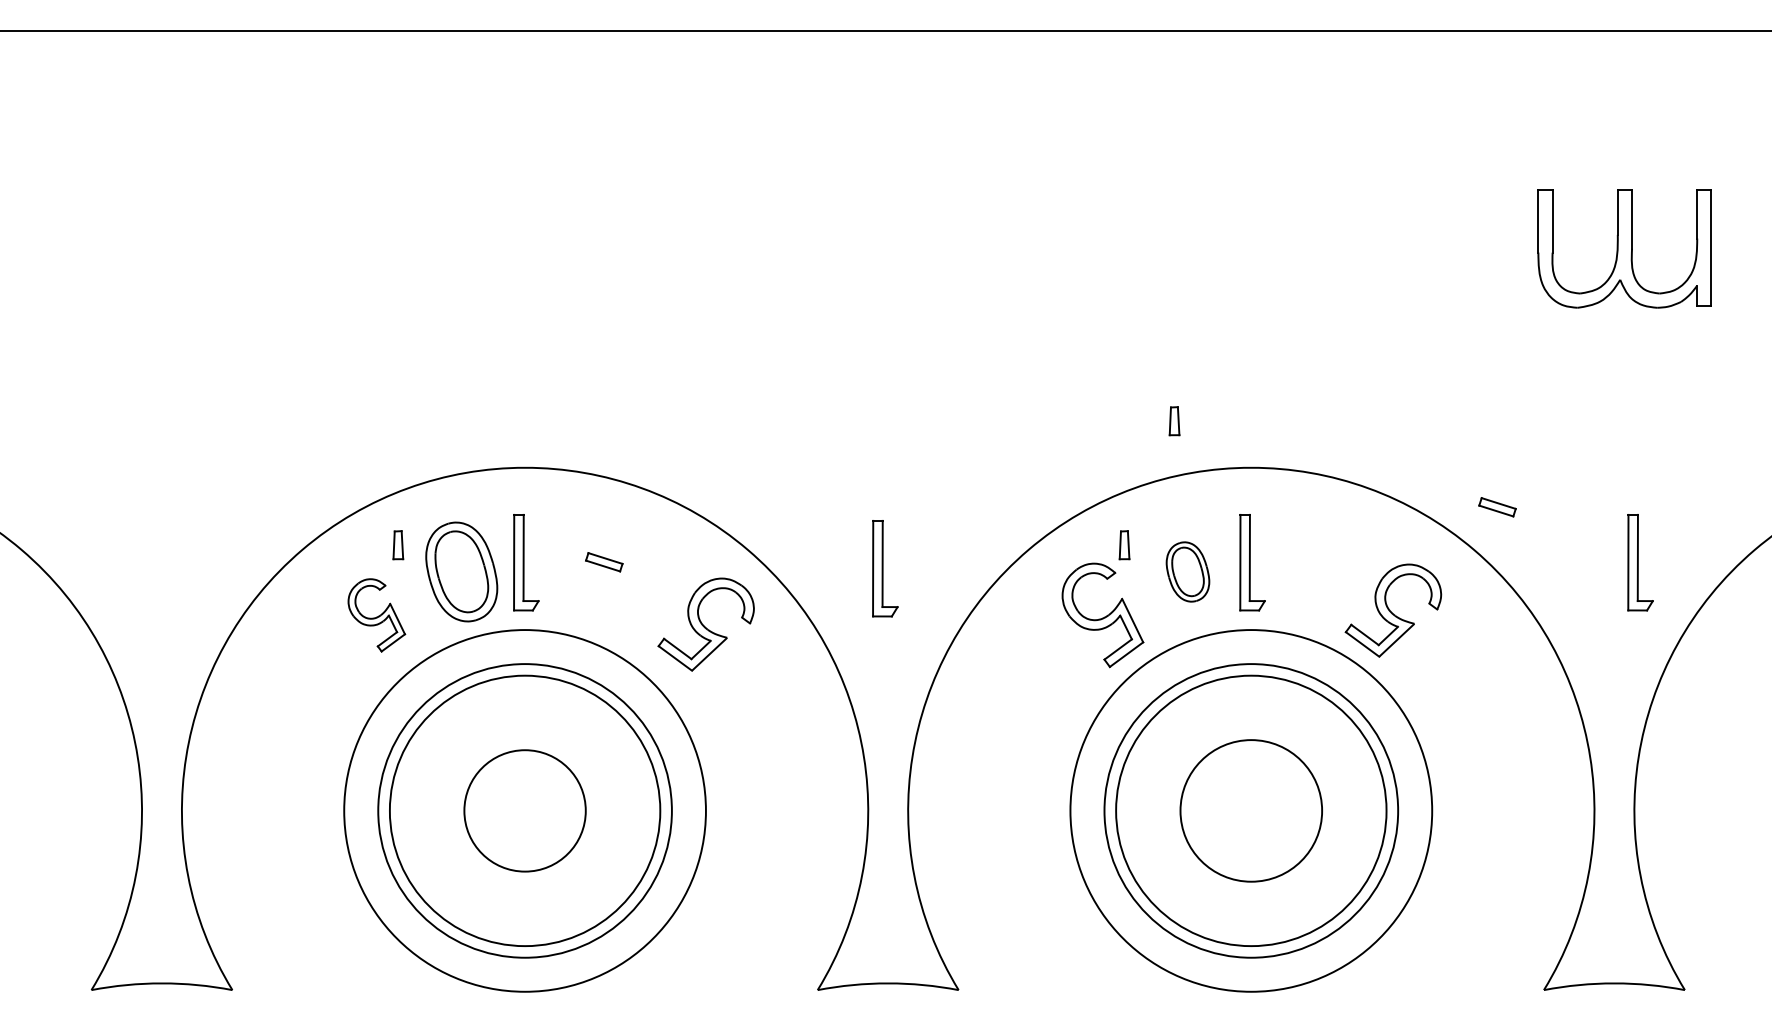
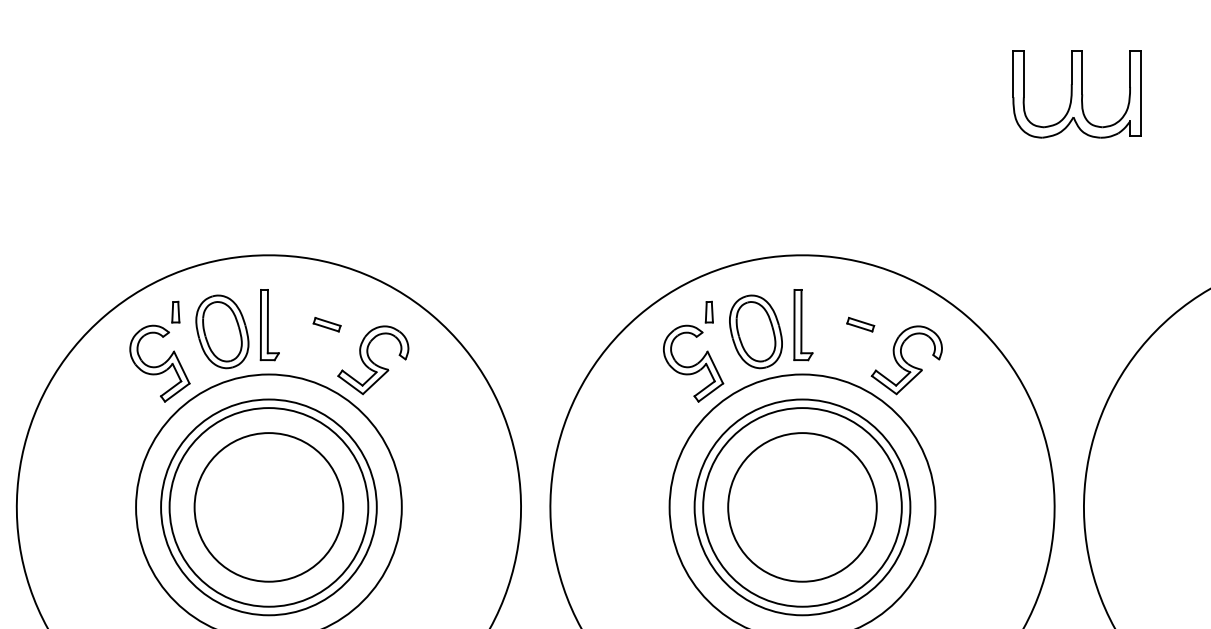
part: (1174, 421) -> (746, 221), removed
part: (1497, 507) -> (860, 324), moved
part: (1640, 562) -> (1088, 324), removed
part: (885, 568) -> (533, 329), removed
part: (1187, 571) -> (755, 331), size x1.67
part: (376, 615) -> (159, 363), size x1.43
part: (705, 624) -> (372, 360), moved
circle: (524, 810) -> (268, 507), size x1.67
circle: (1251, 810) -> (802, 507), size x1.43

